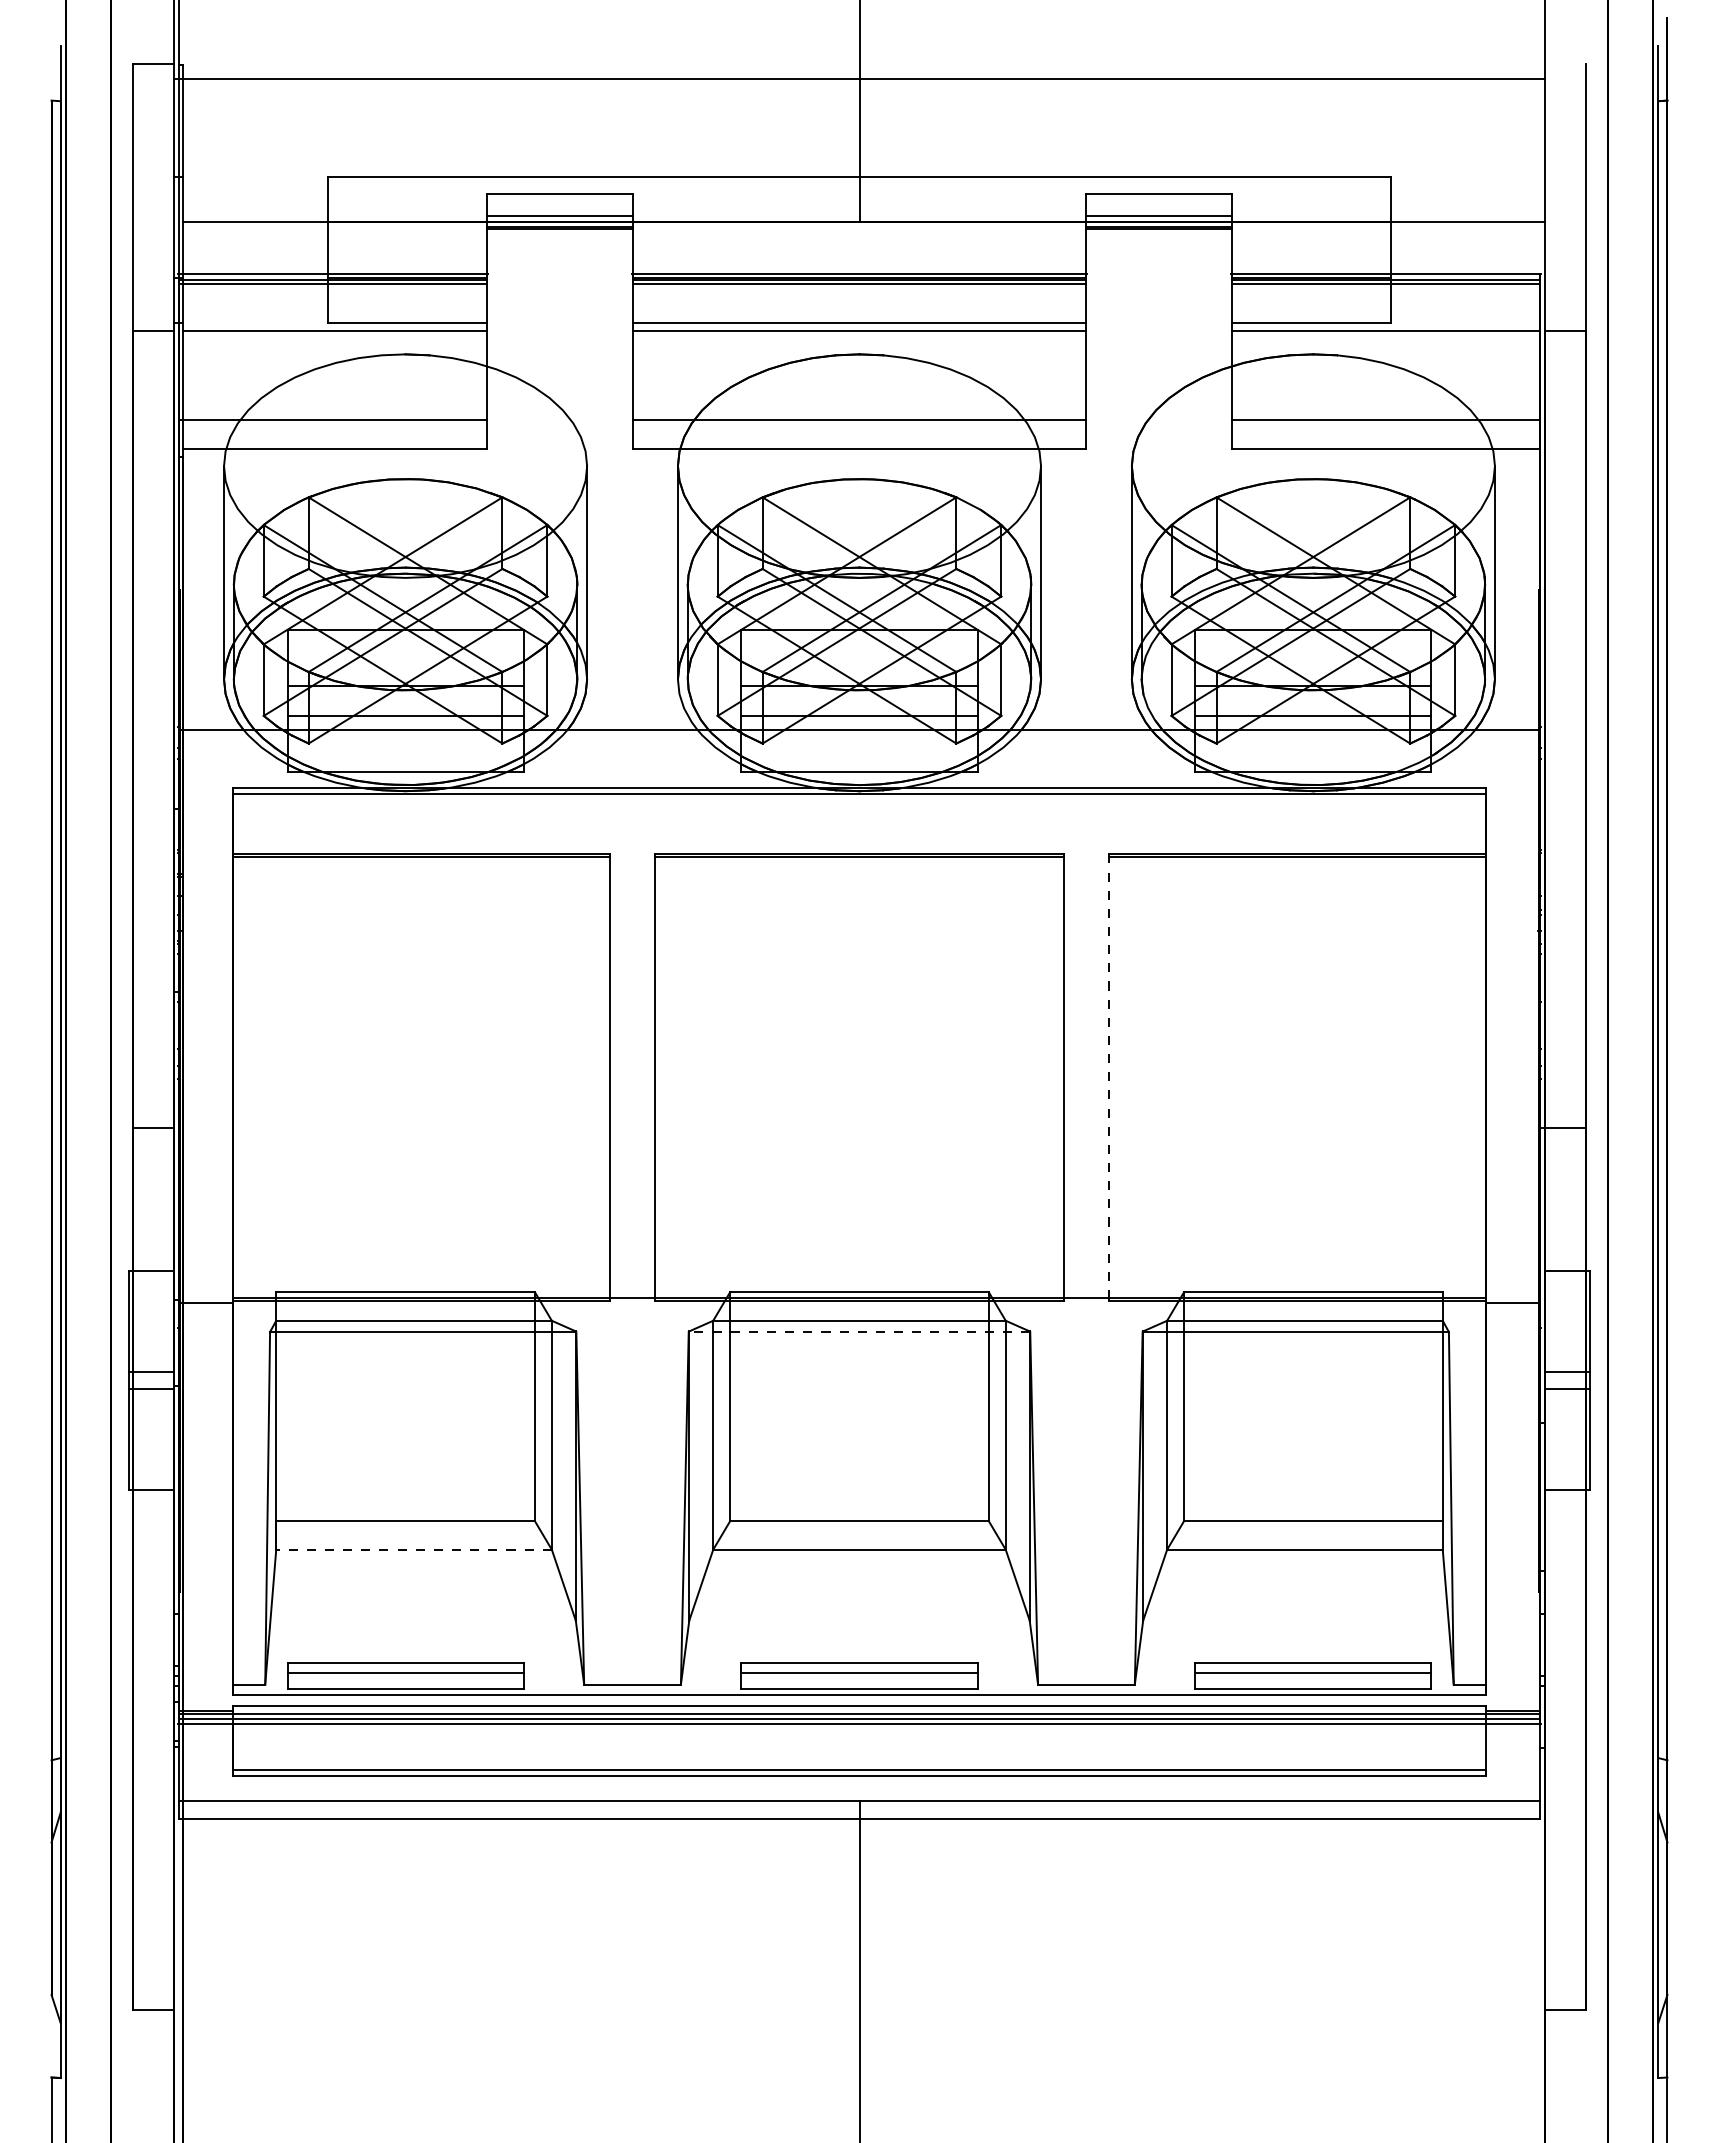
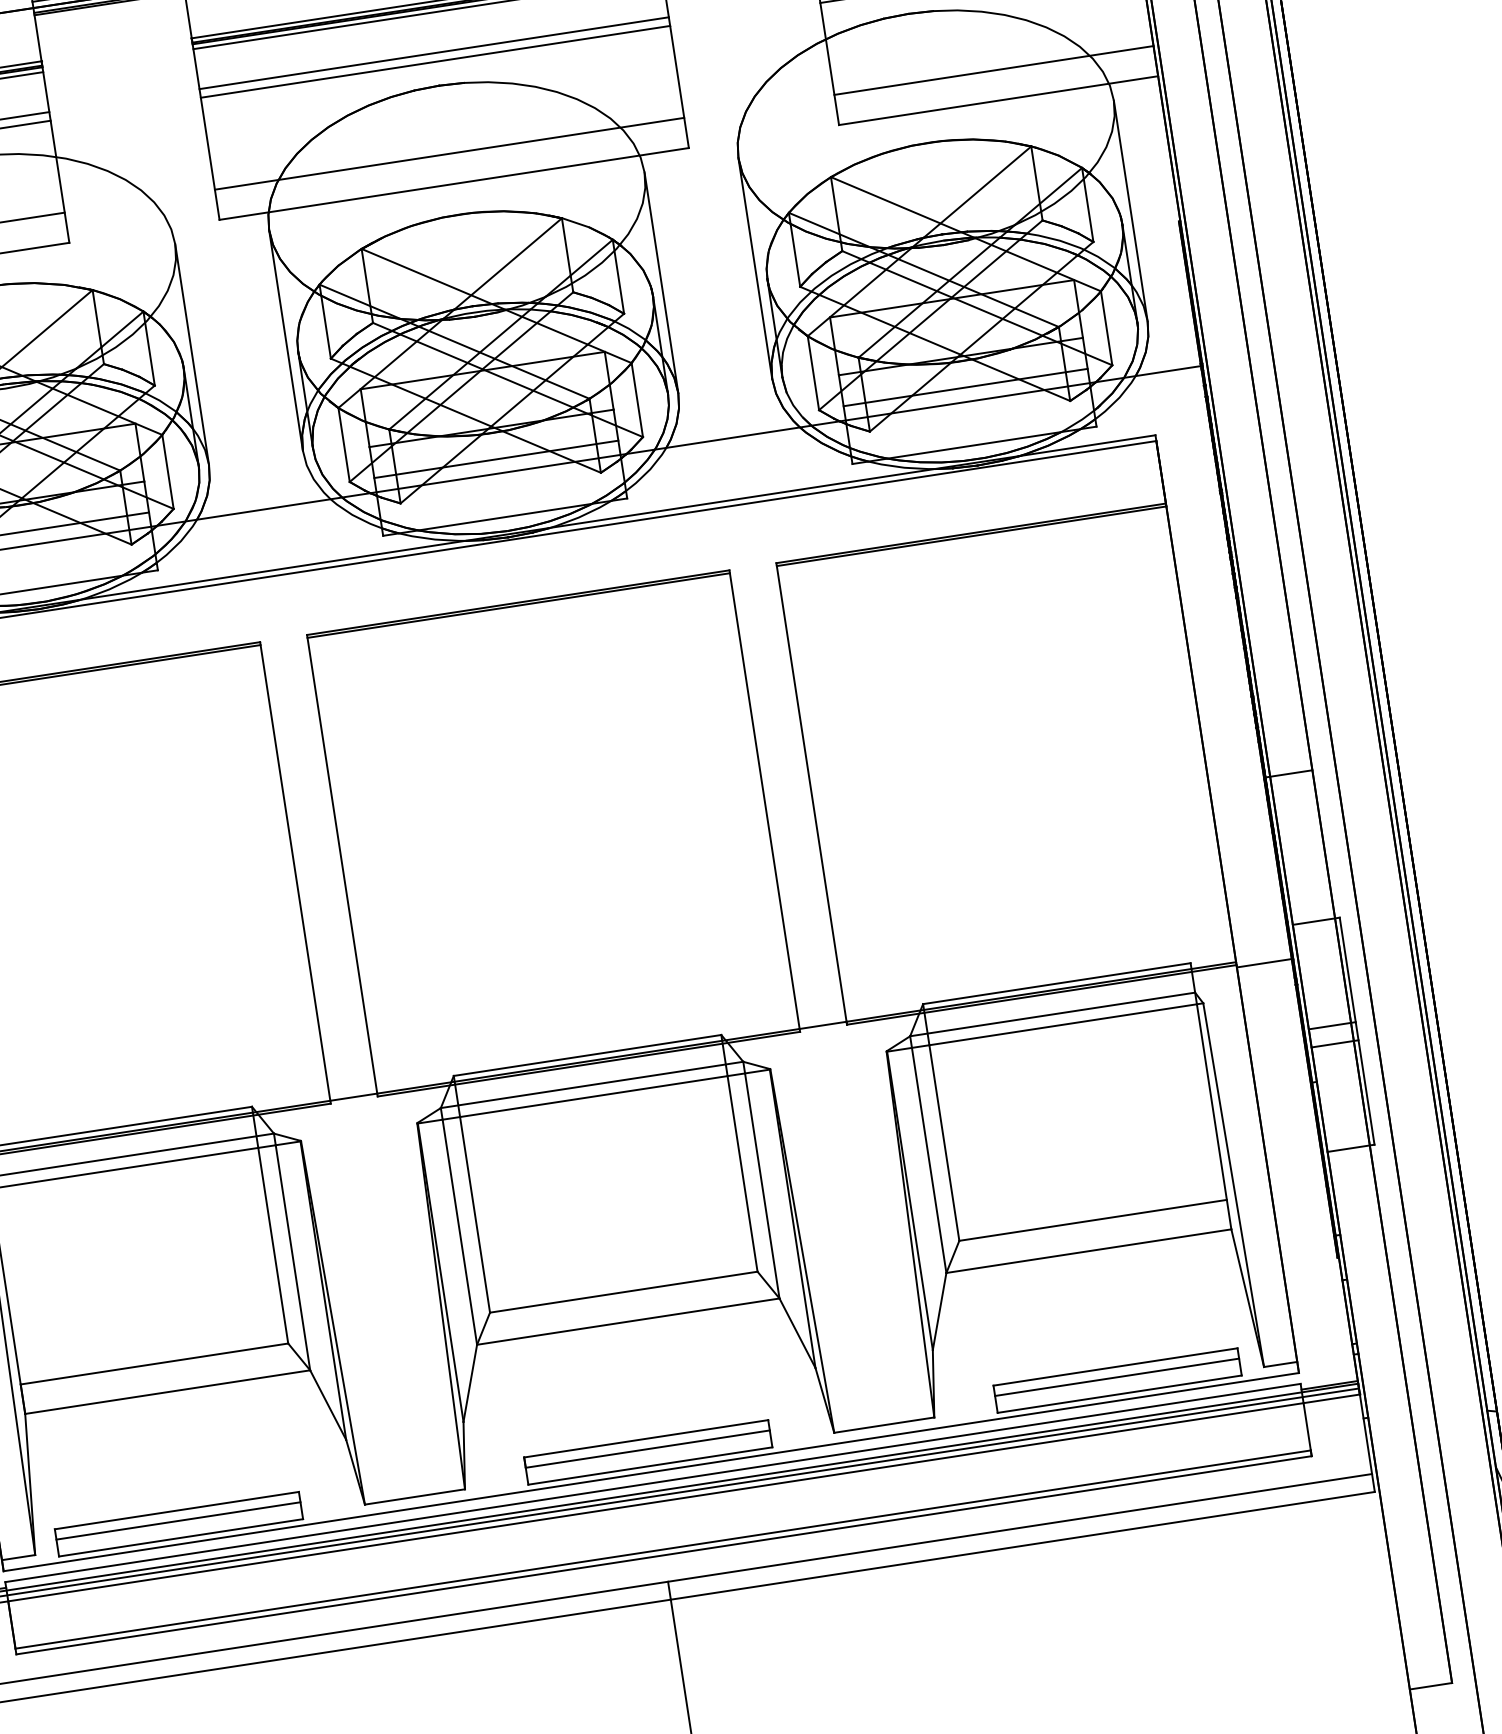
line: (1109, 1078) -> (812, 794), dashed -> solid
line: (859, 1332) -> (593, 1097), dashed -> solid
line: (414, 1549) -> (168, 1391), dashed -> solid

